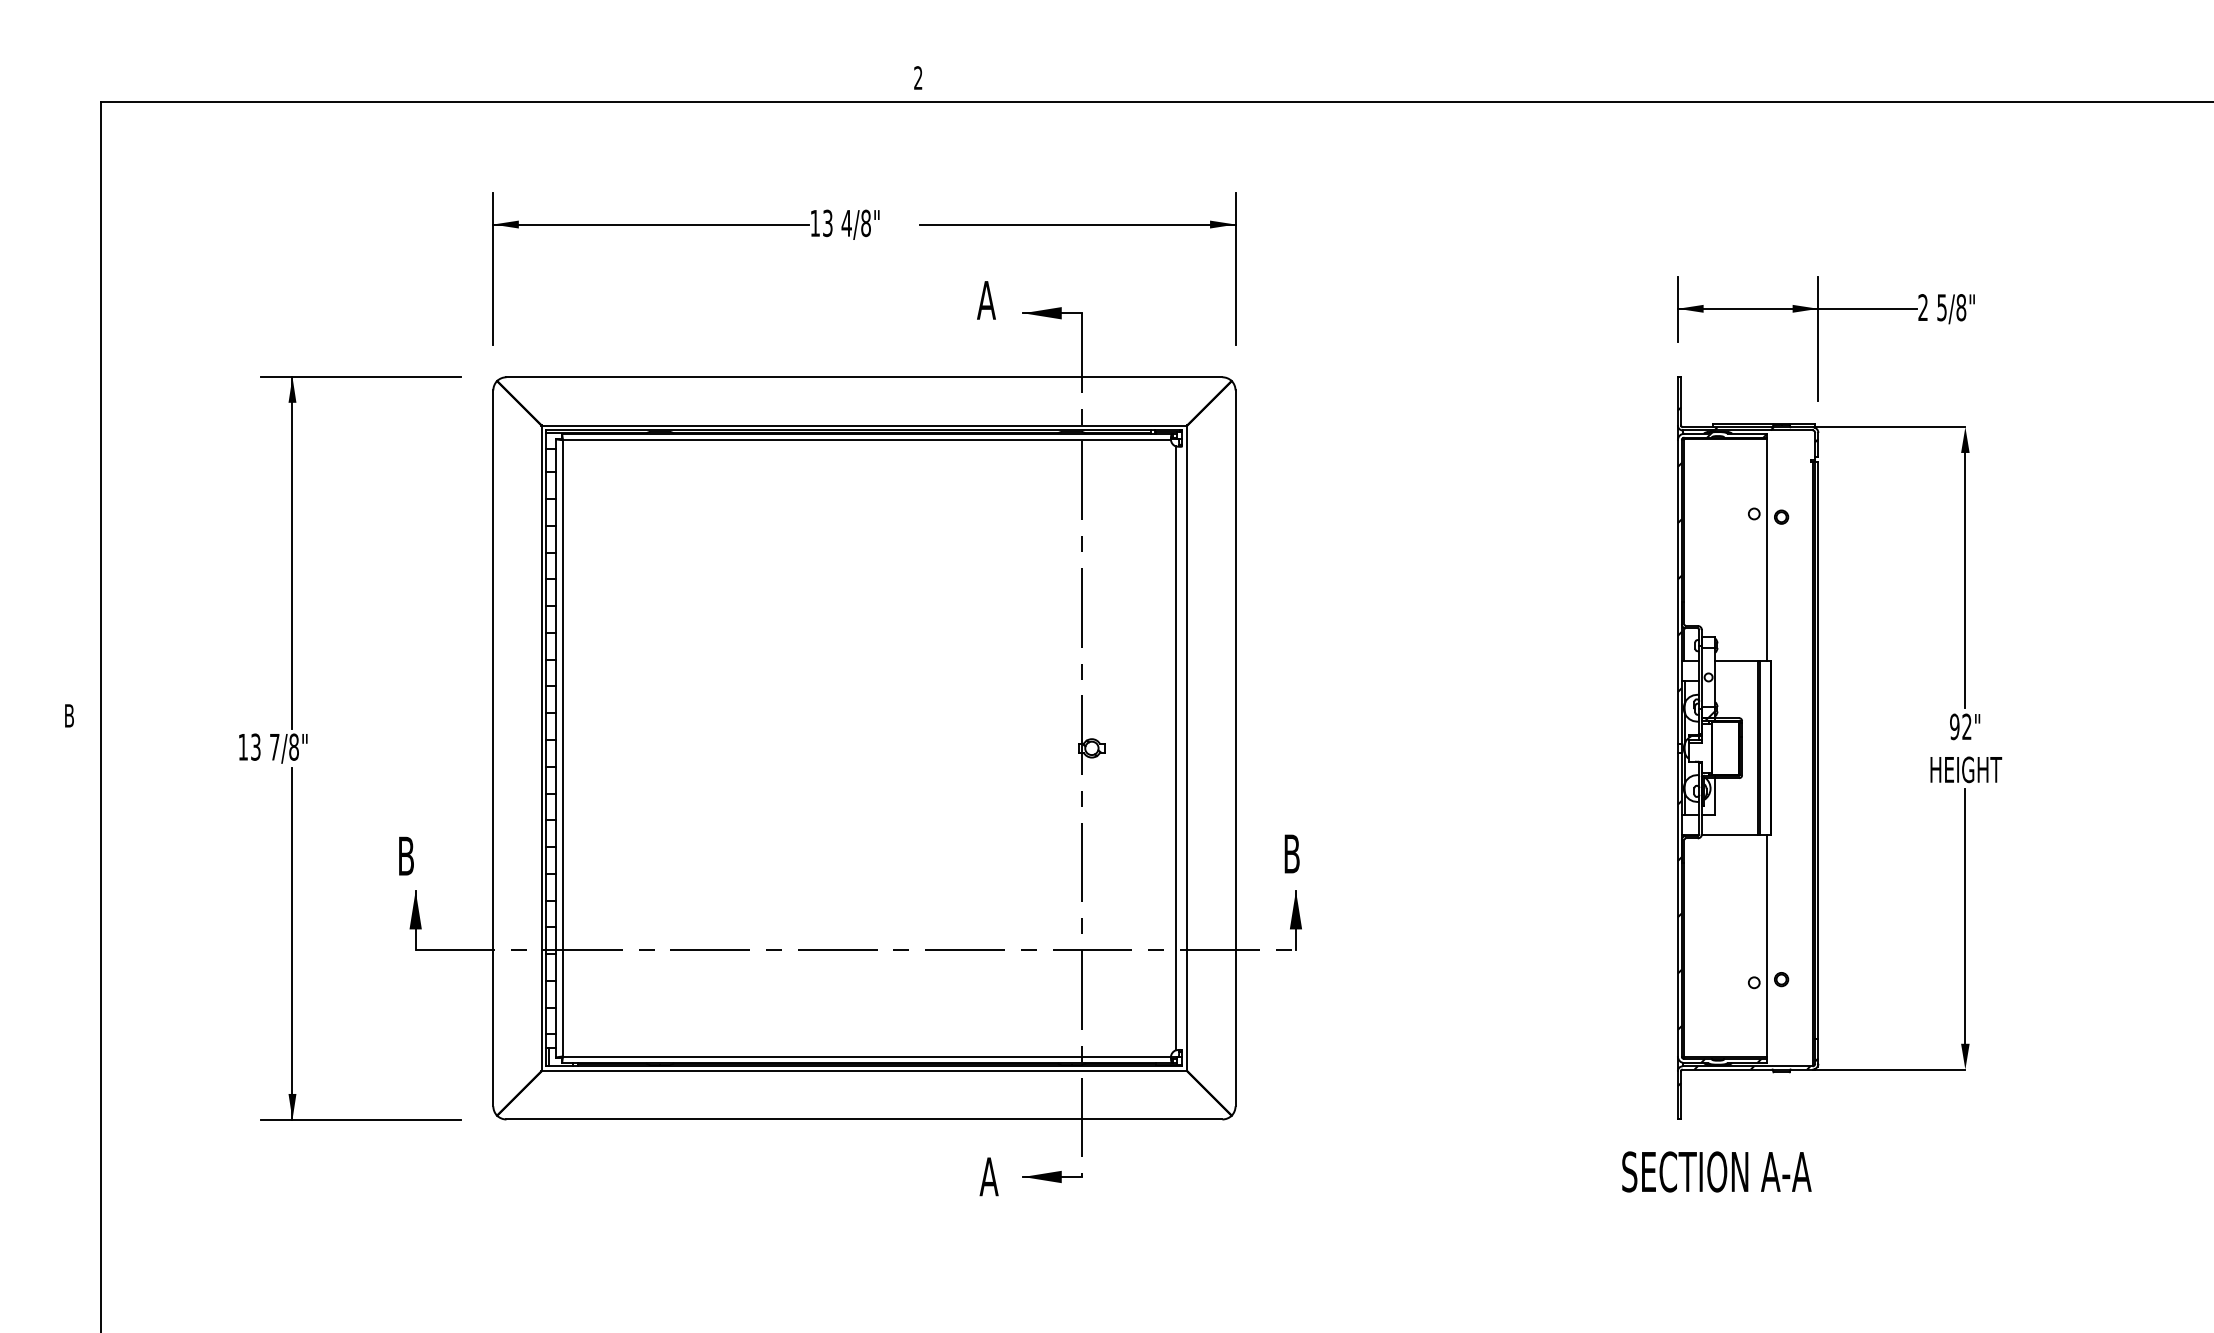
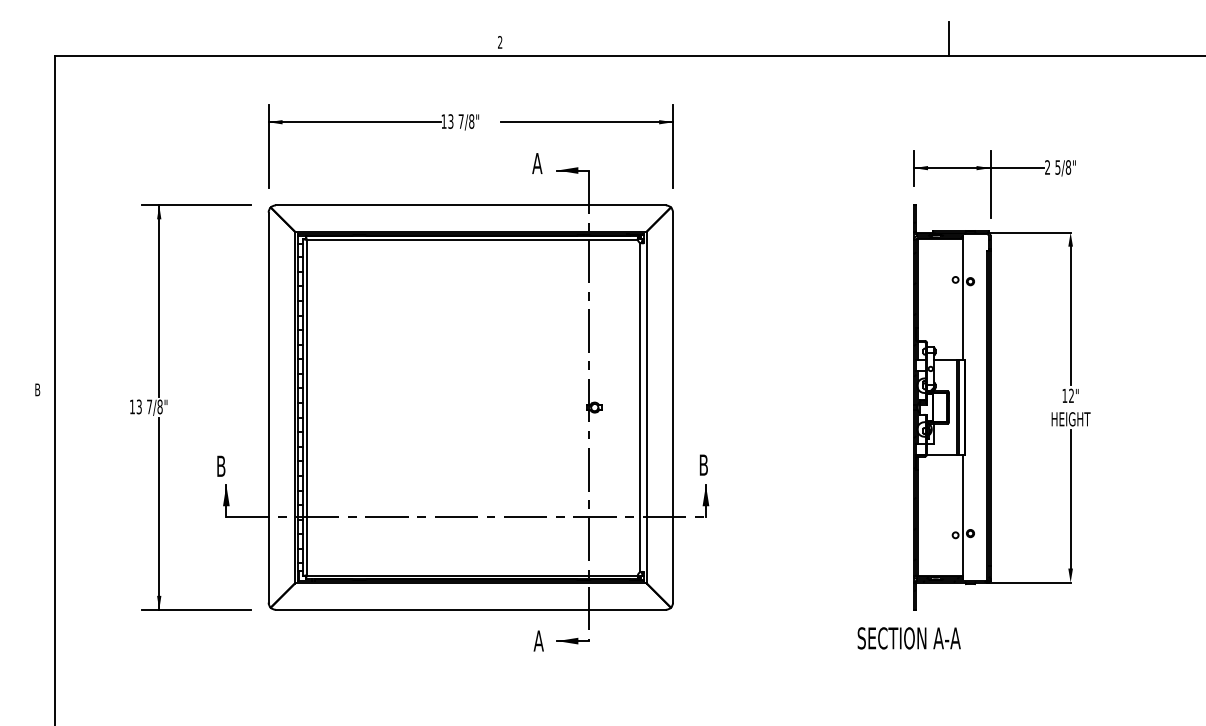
line: (1741, 70) -> (948, 38), added
text: (845, 223) -> (460, 121), 4/8" -> 7/8"
text: (1954, 726) -> (1064, 395), 92" -> 12"
text: (1715, 1172) -> (908, 638), moved

